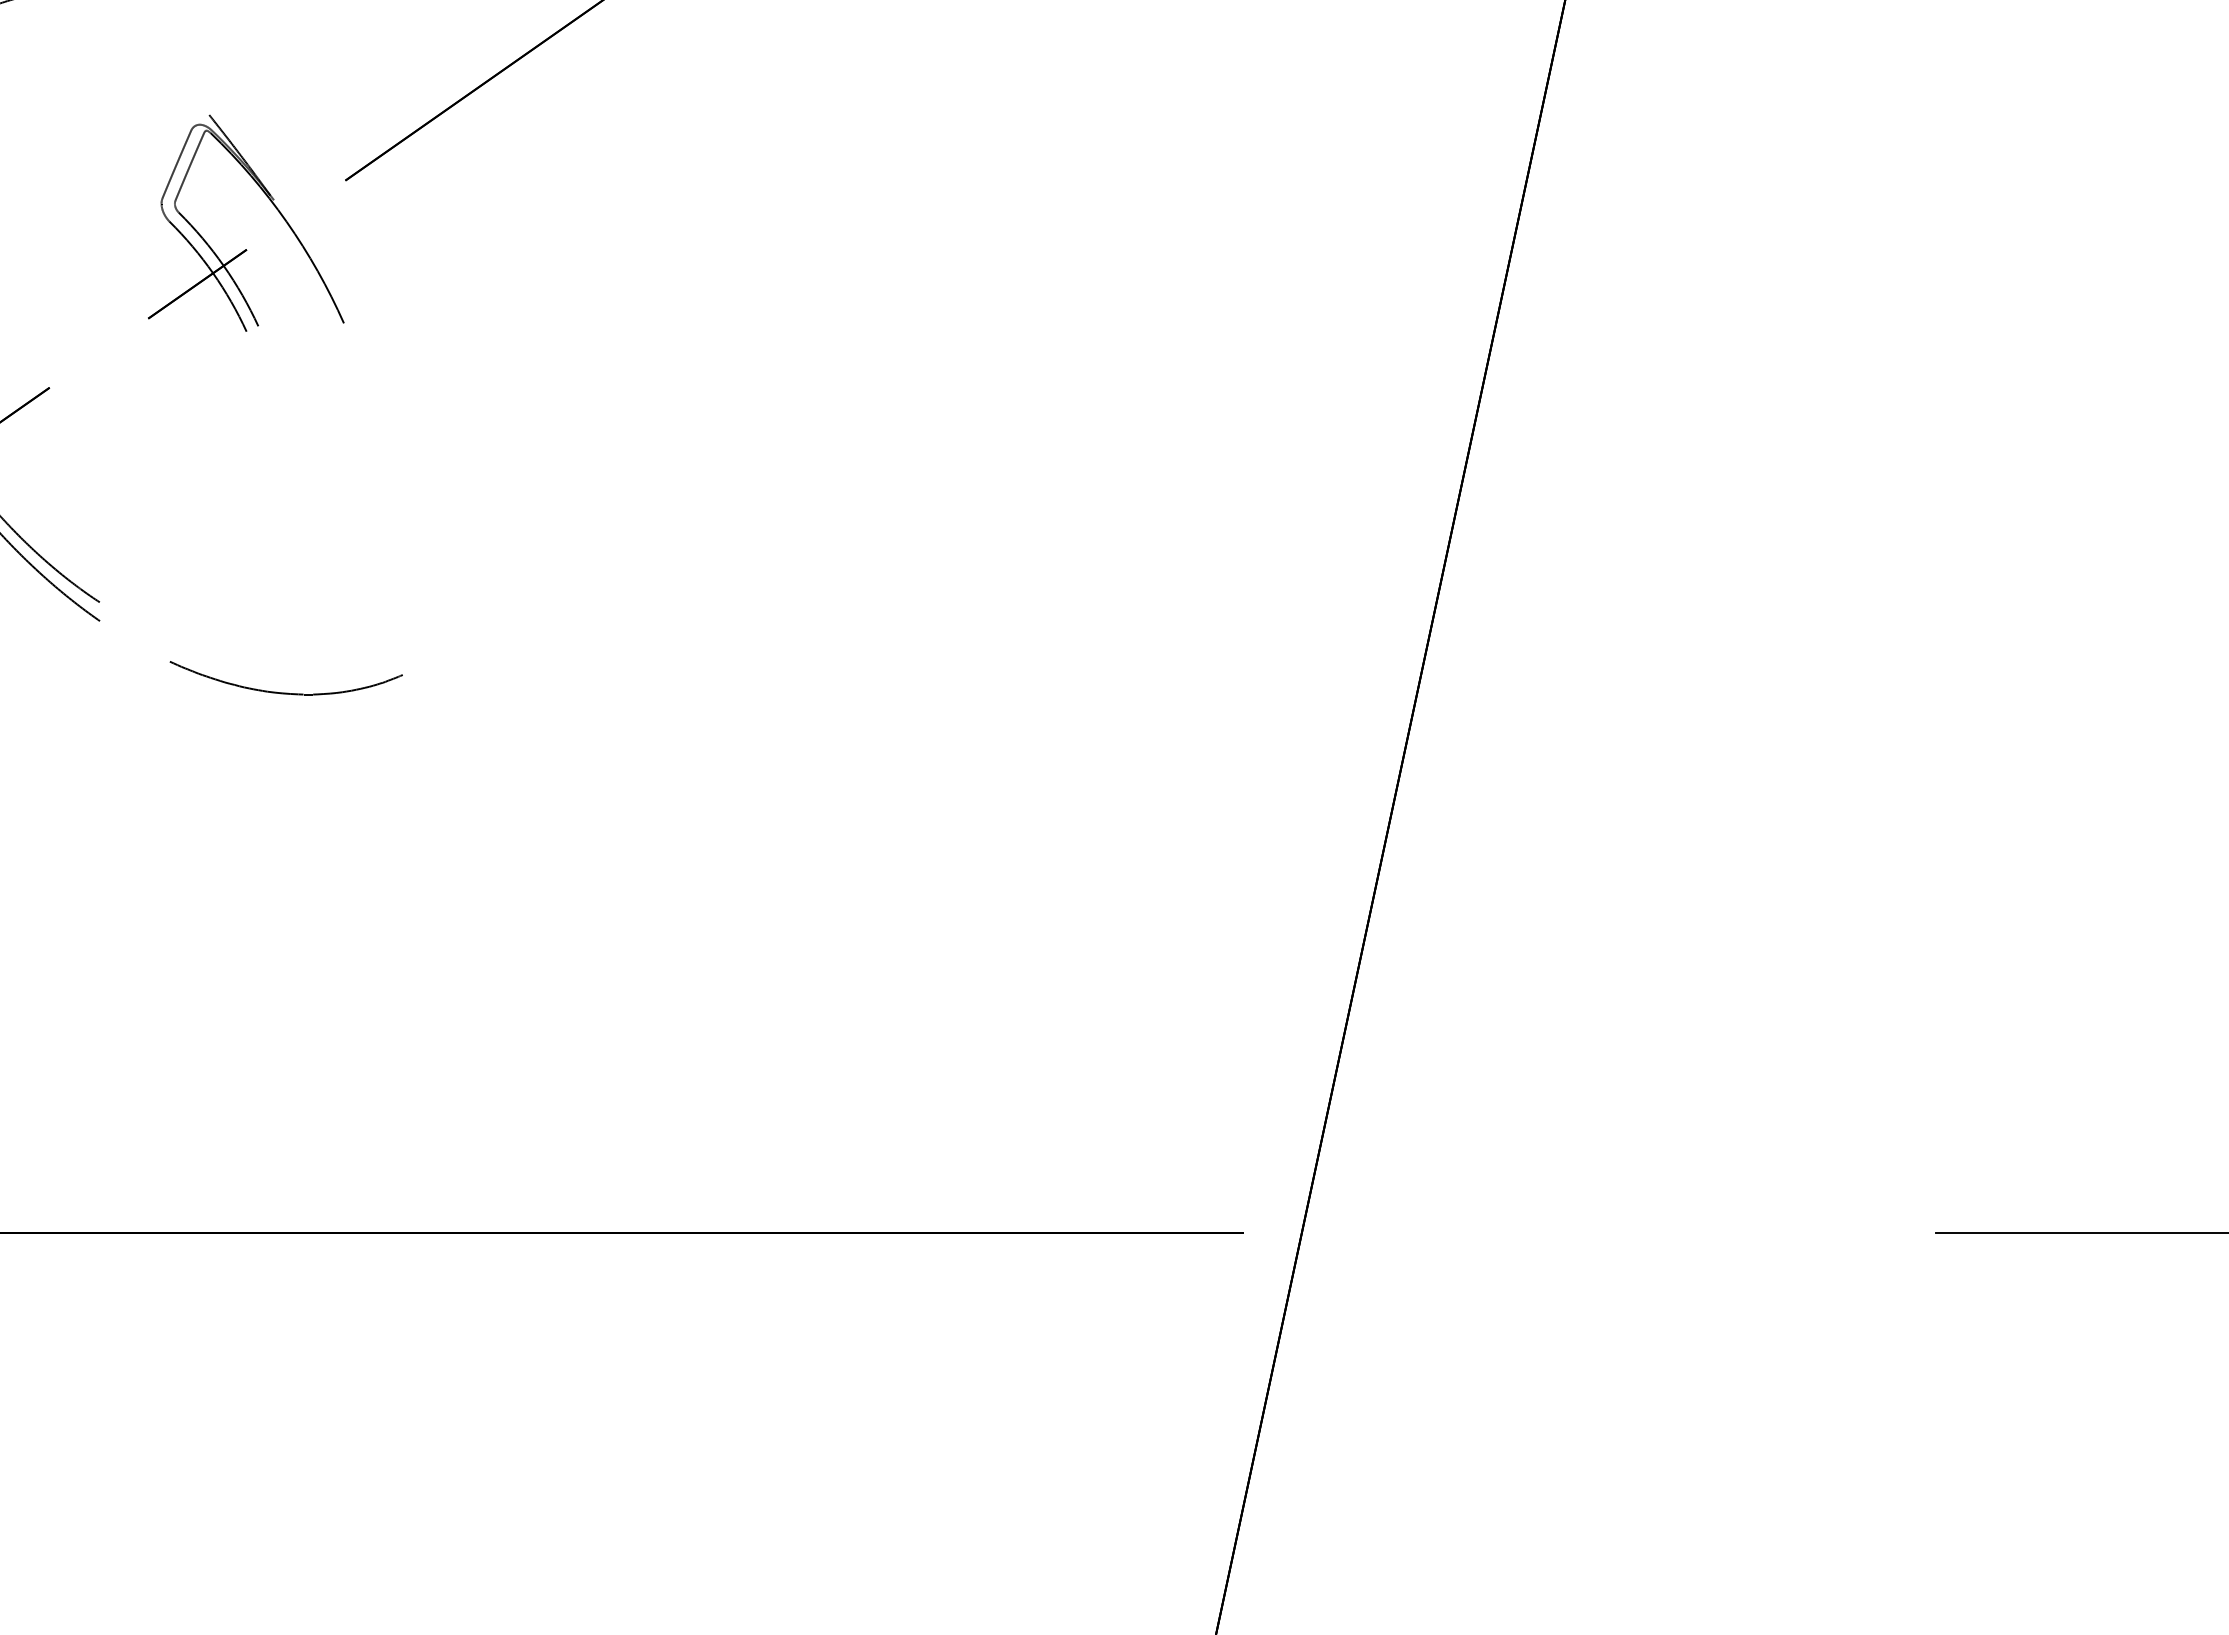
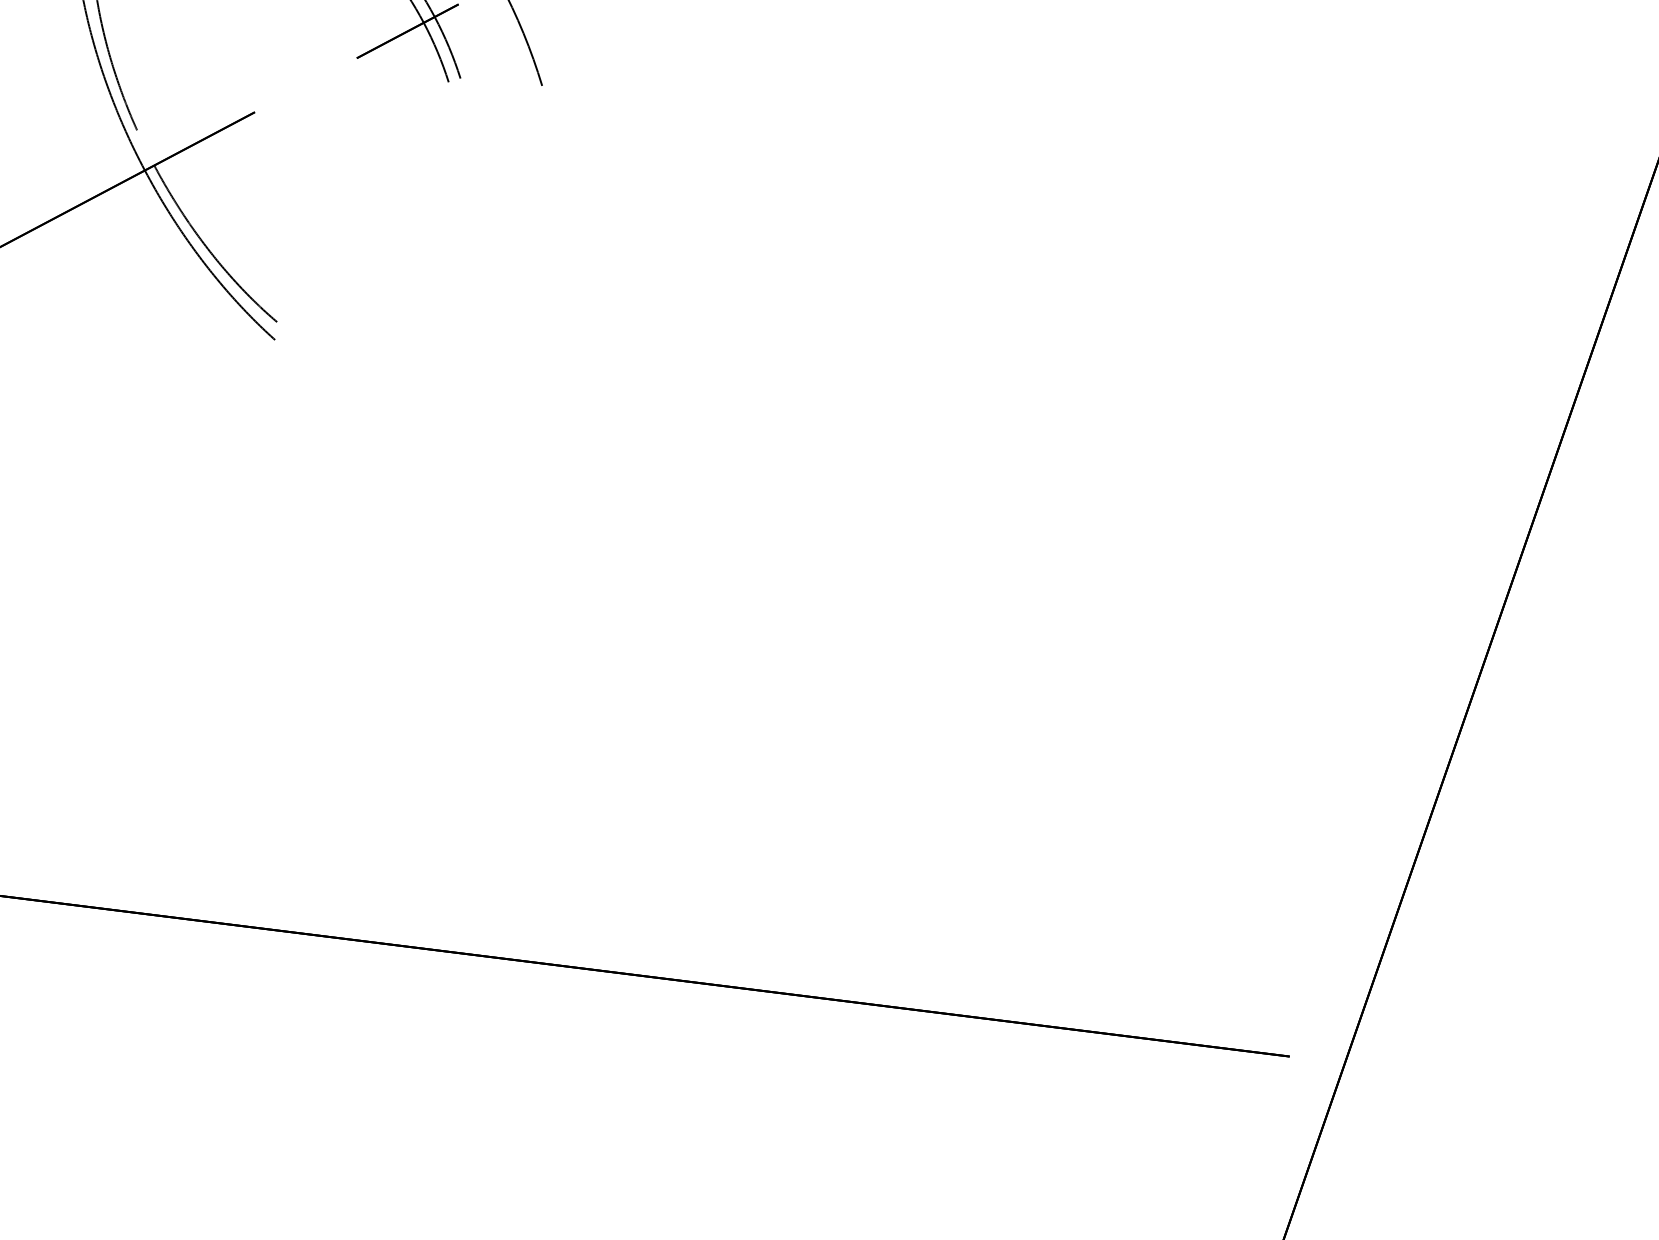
part: (285, 692) -> (442, 429), removed

